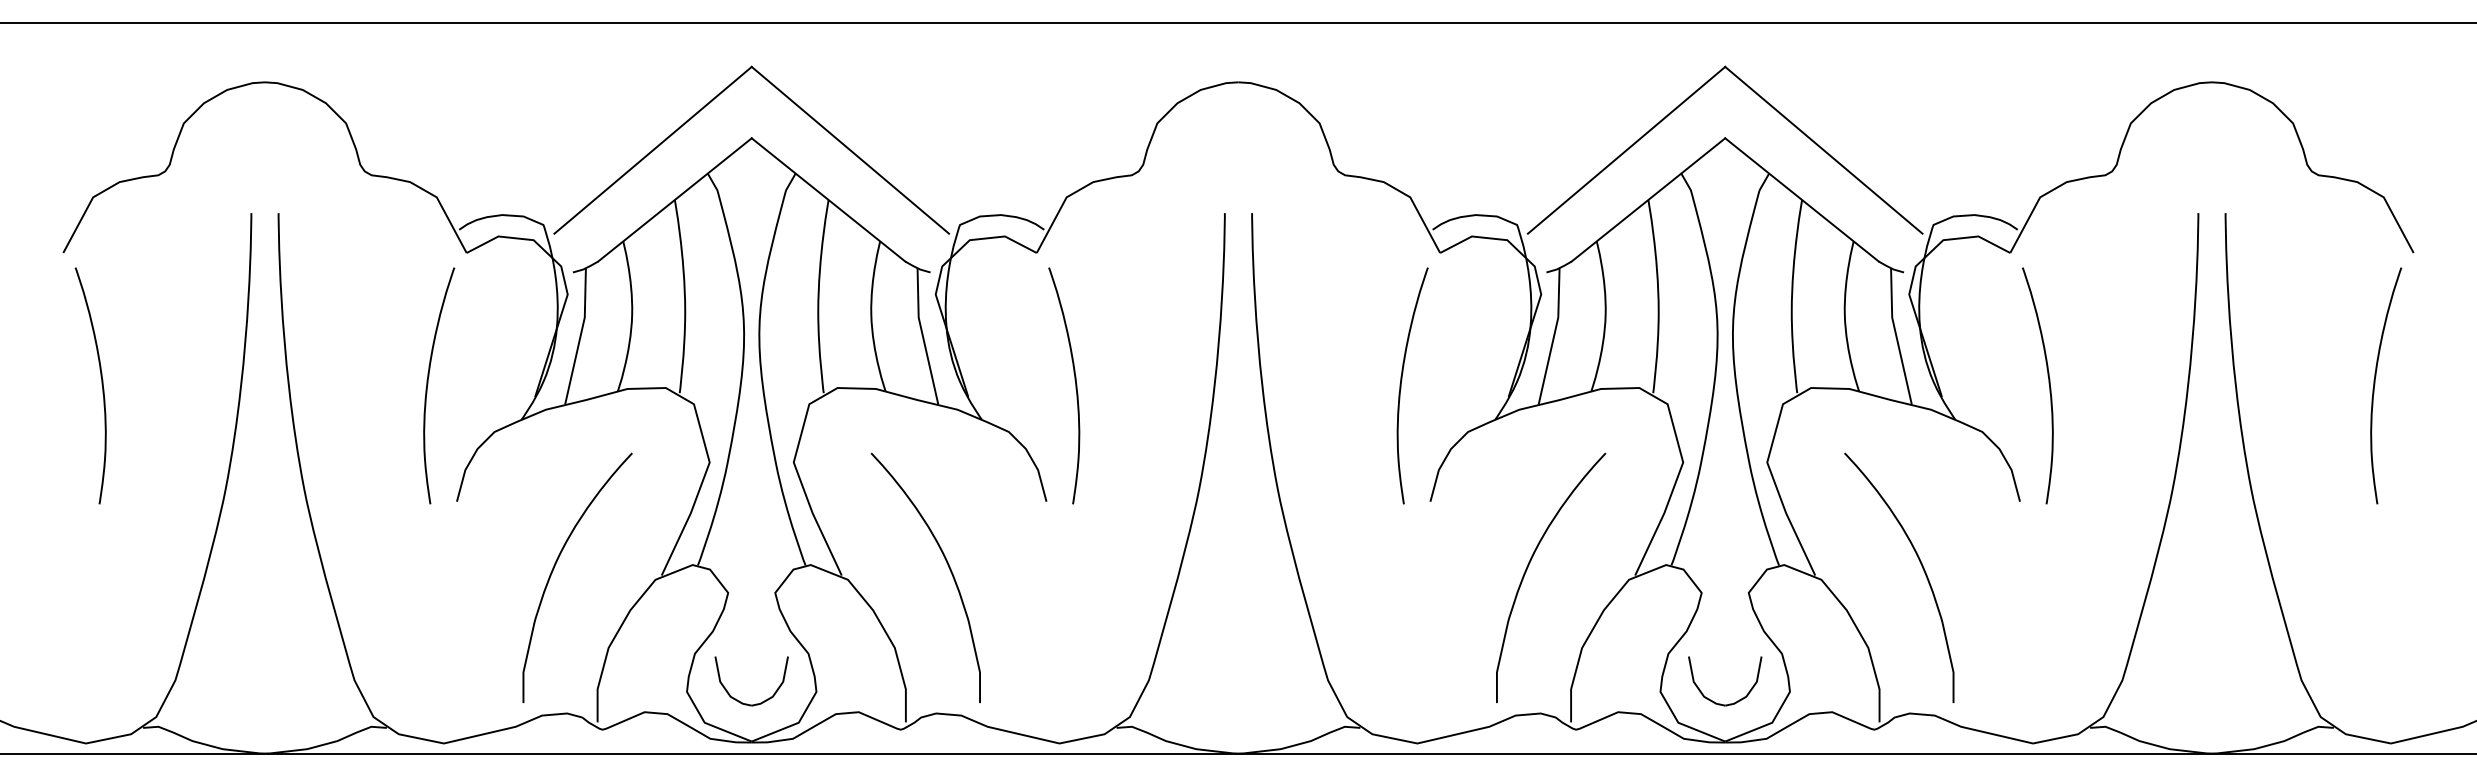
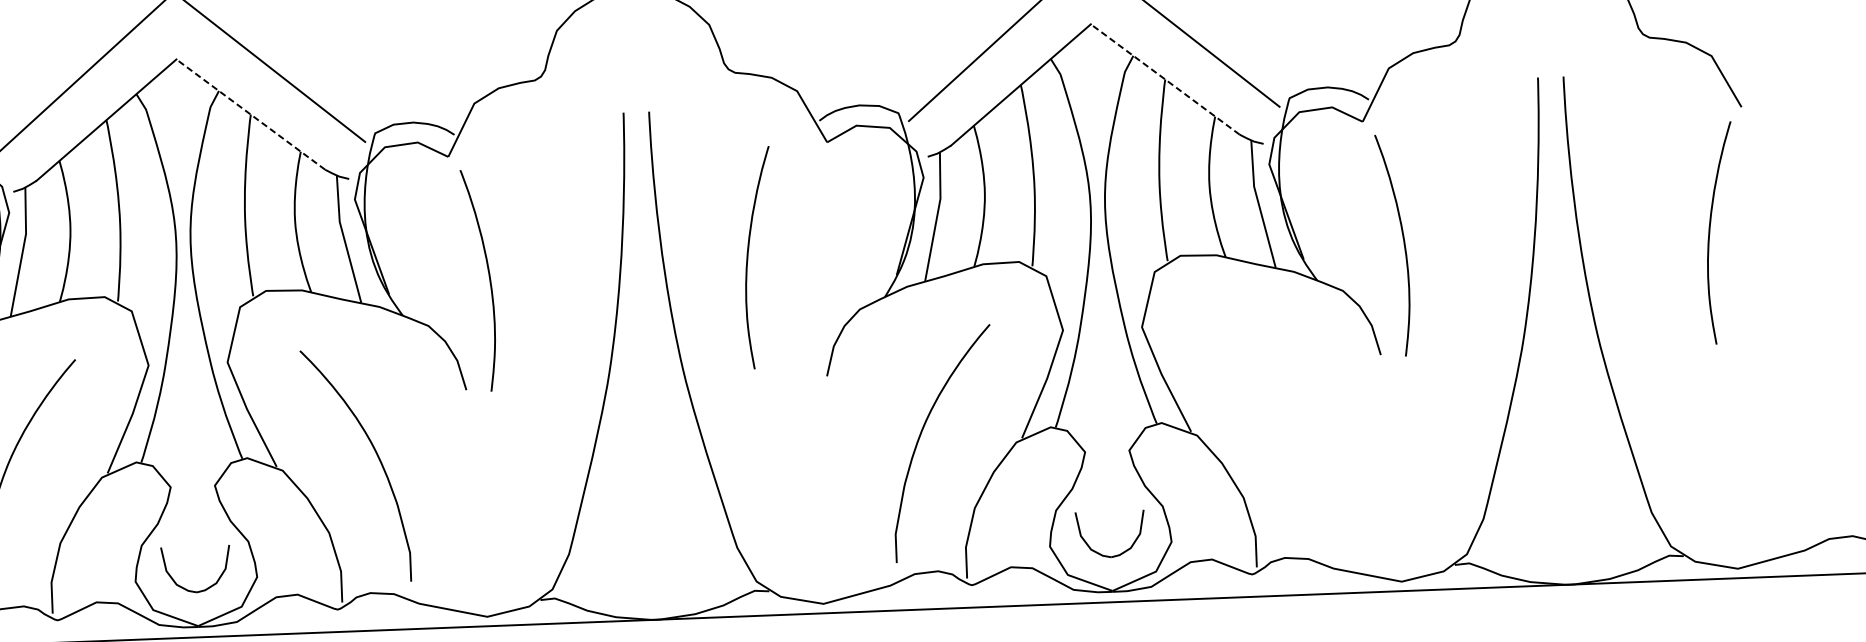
line: (828, 199) -> (250, 114), solid -> dashed
line: (1802, 199) -> (1165, 79), solid -> dashed
curve: (1401, 385) -> (748, 257), moved
curve: (1921, 566) -> (1290, 419), removed

